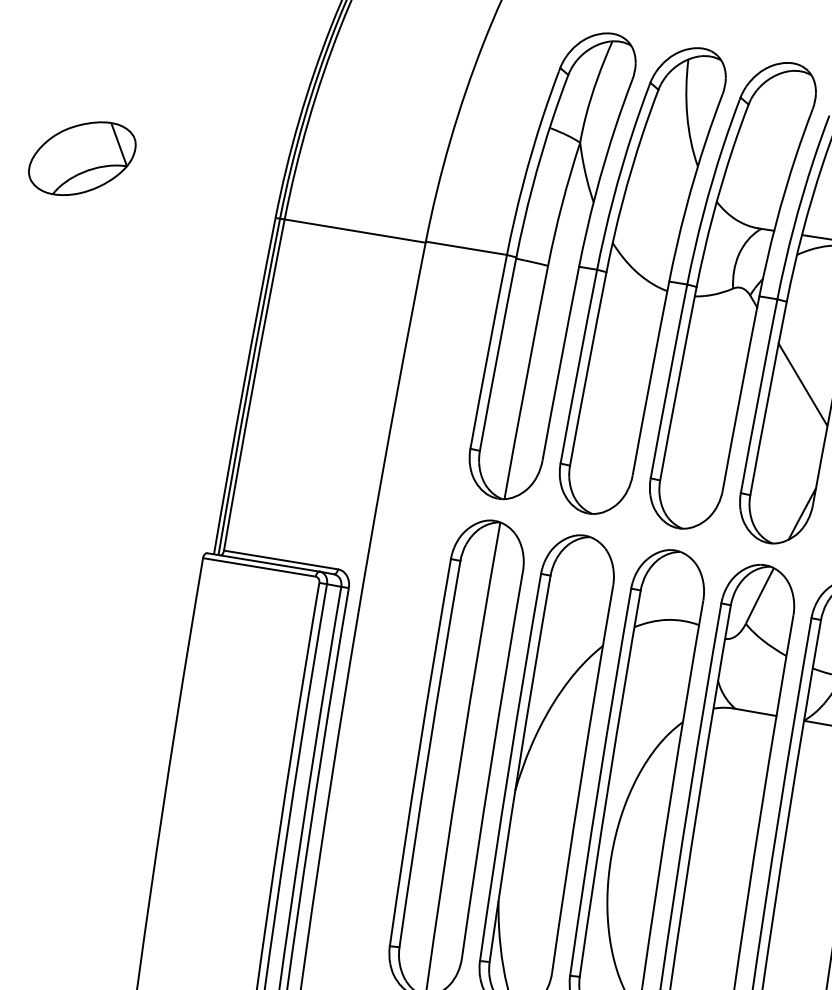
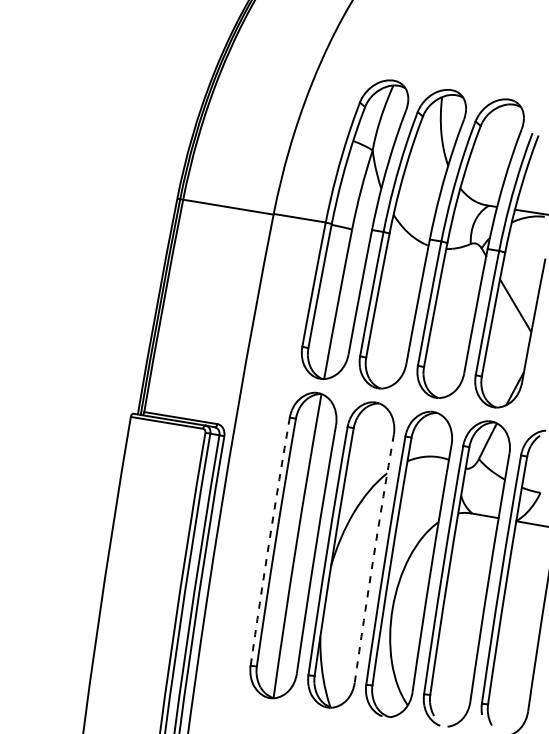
part: (82, 158) -> (53, 160), removed
arc: (419, 752) -> (269, 541), solid -> dashed
arc: (581, 778) -> (373, 558), solid -> dashed

